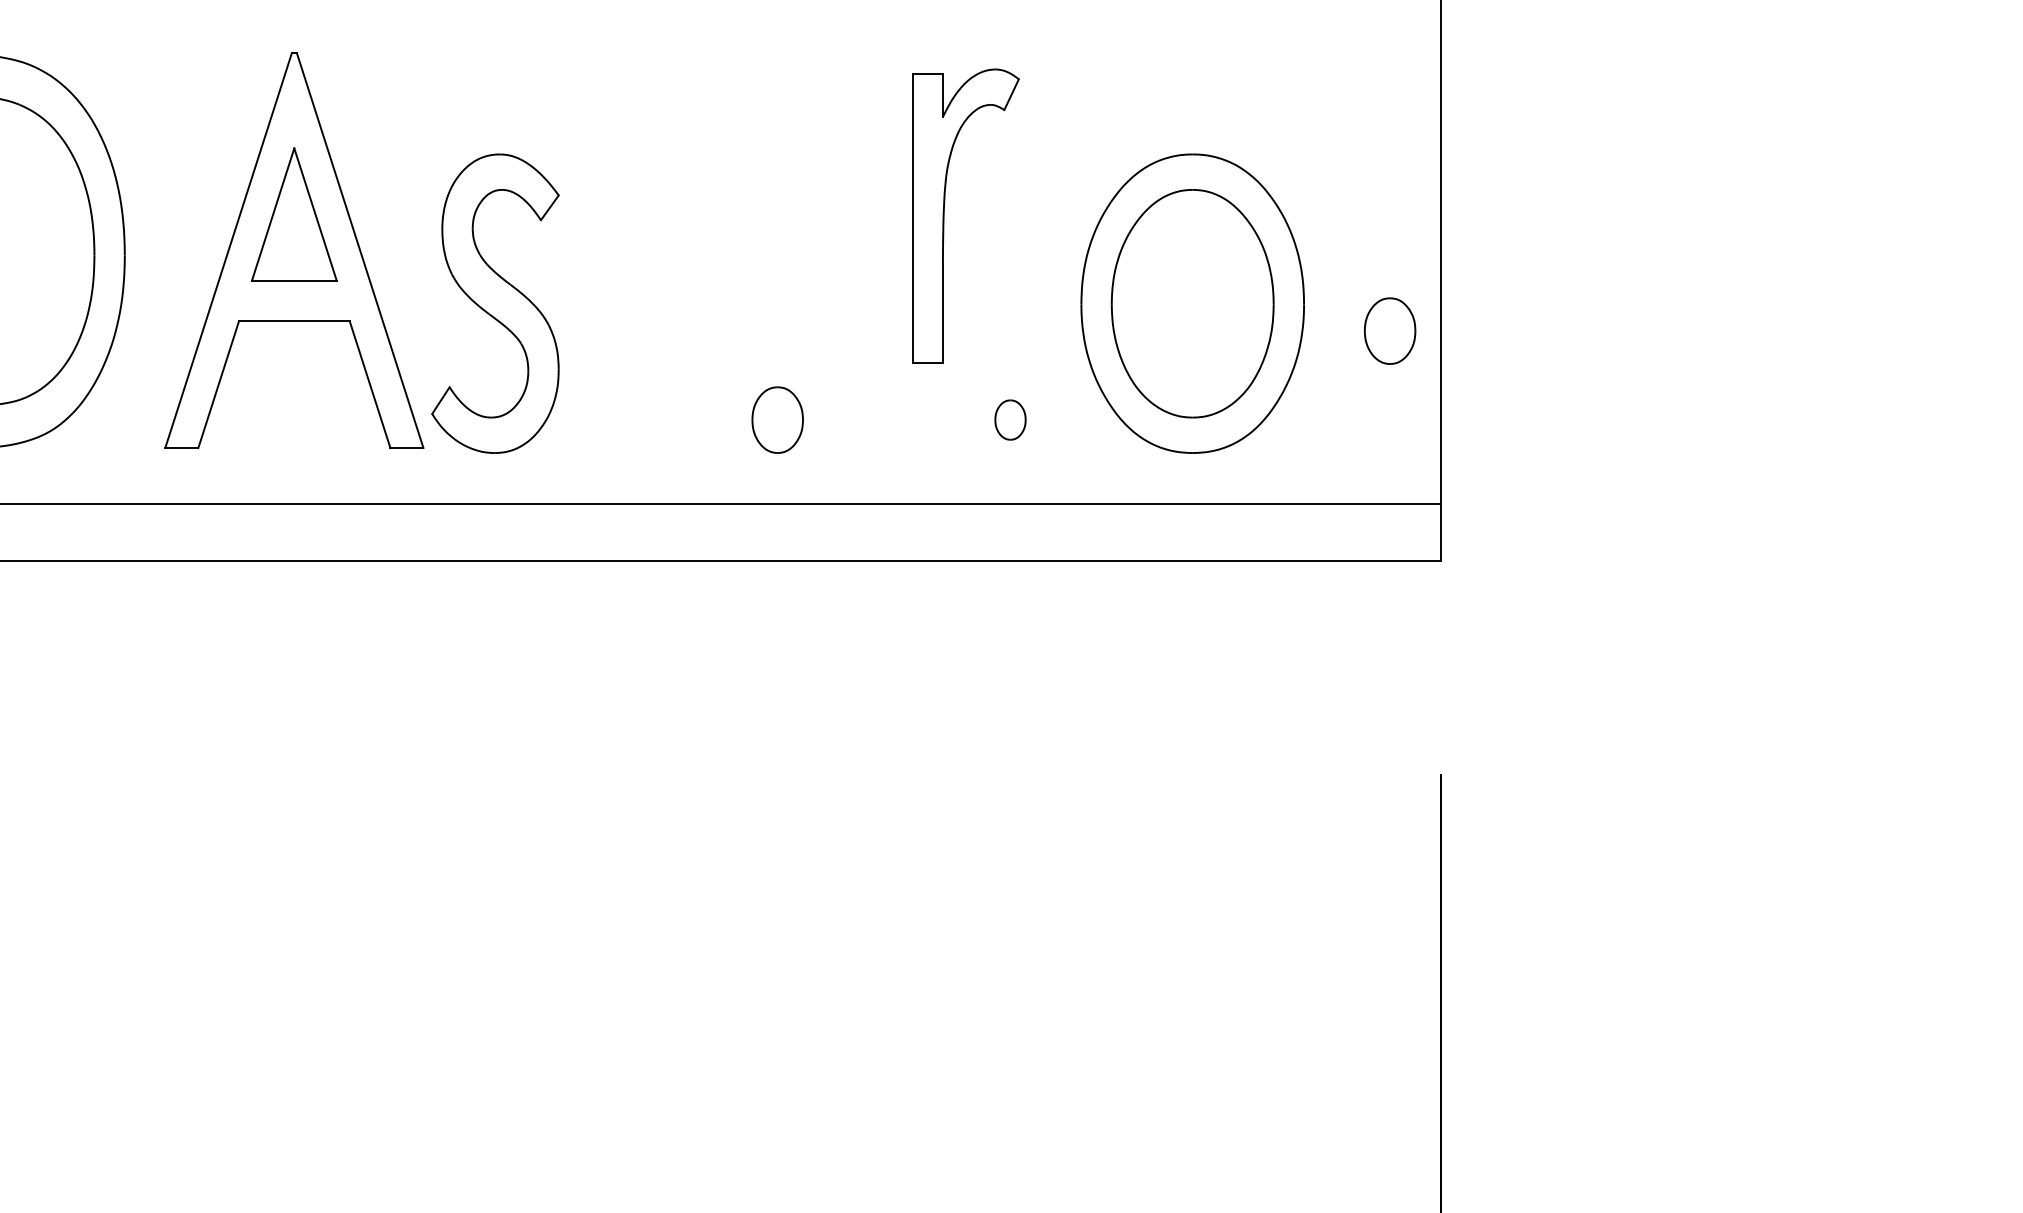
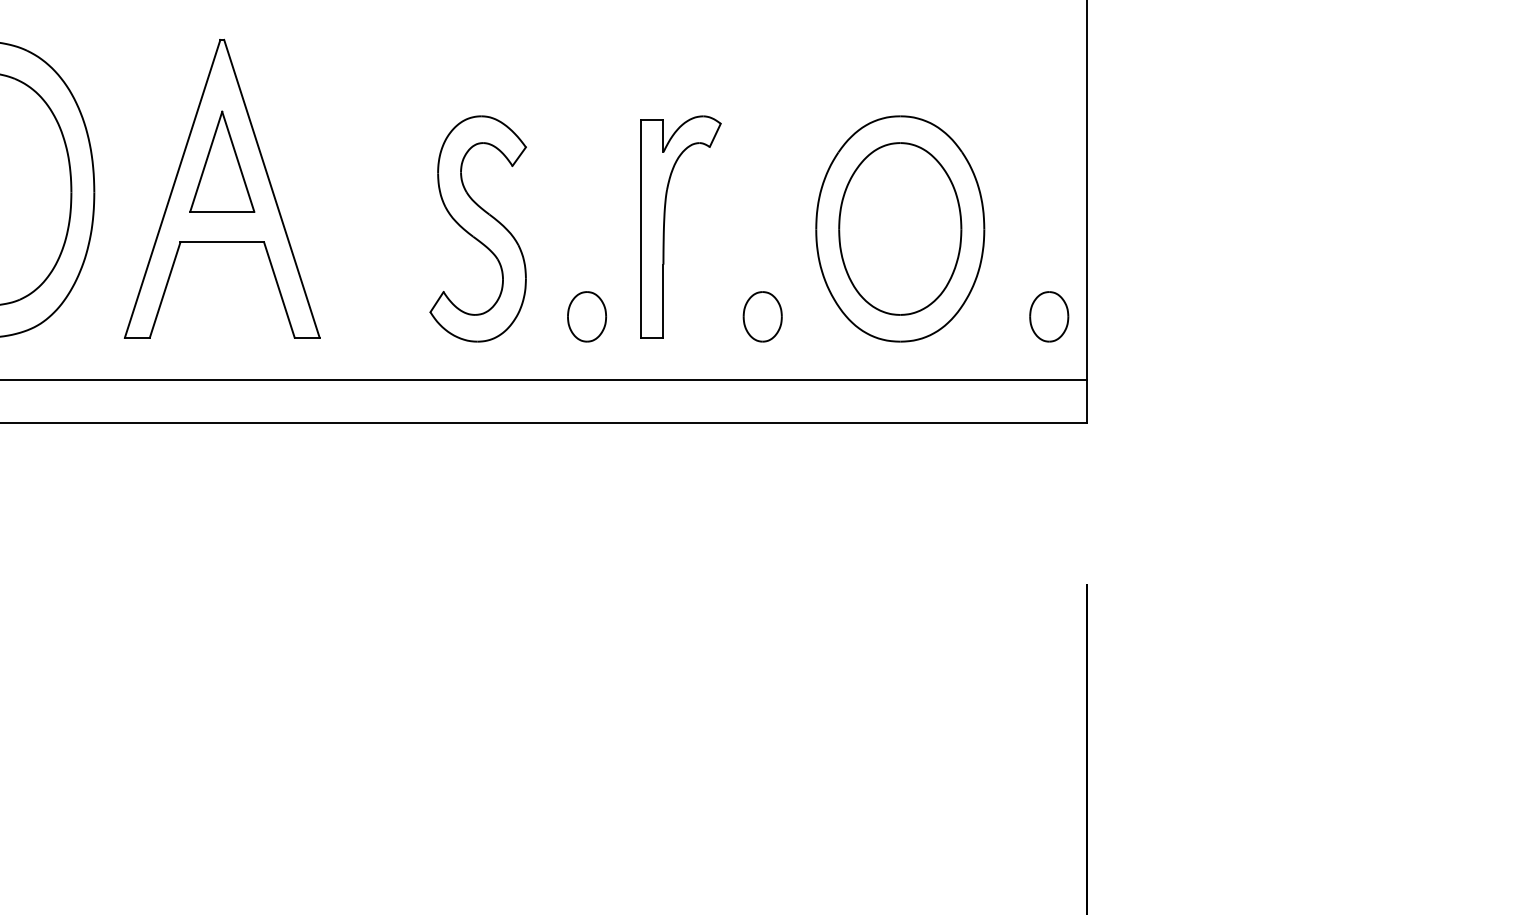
part: (944, 215) -> (664, 226), moved
part: (495, 303) -> (478, 228), moved
part: (1390, 330) -> (1049, 316), moved
part: (1010, 419) -> (762, 316), size x1.67

